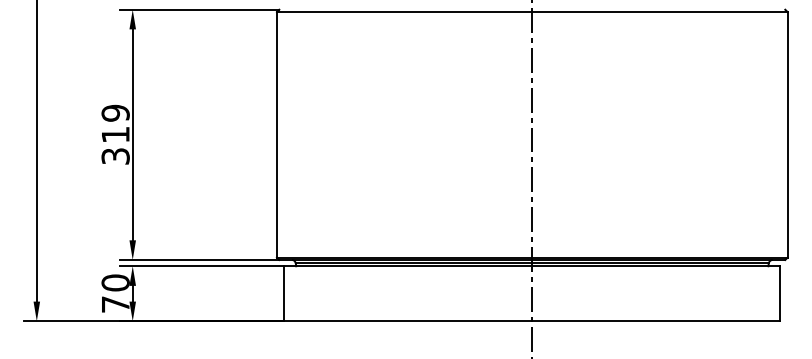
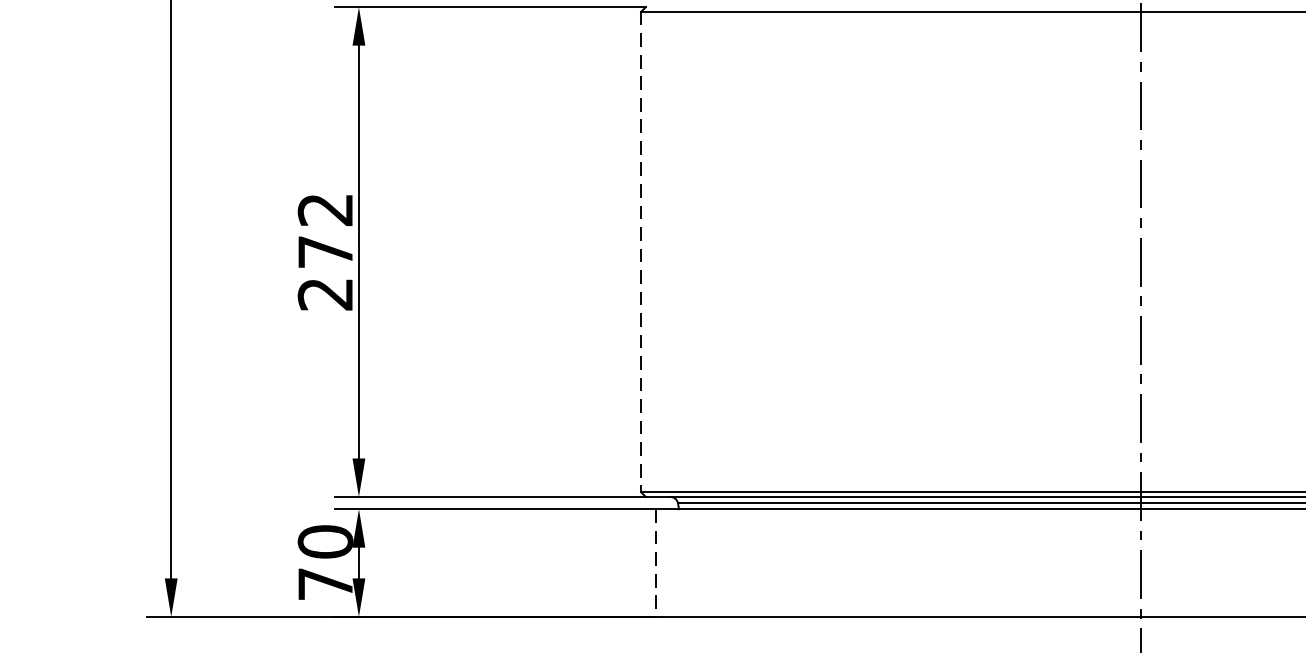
text: (115, 134) -> (325, 251), 319 -> 272
line: (276, 134) -> (640, 251), solid -> dashed
line: (284, 294) -> (655, 564), solid -> dashed

